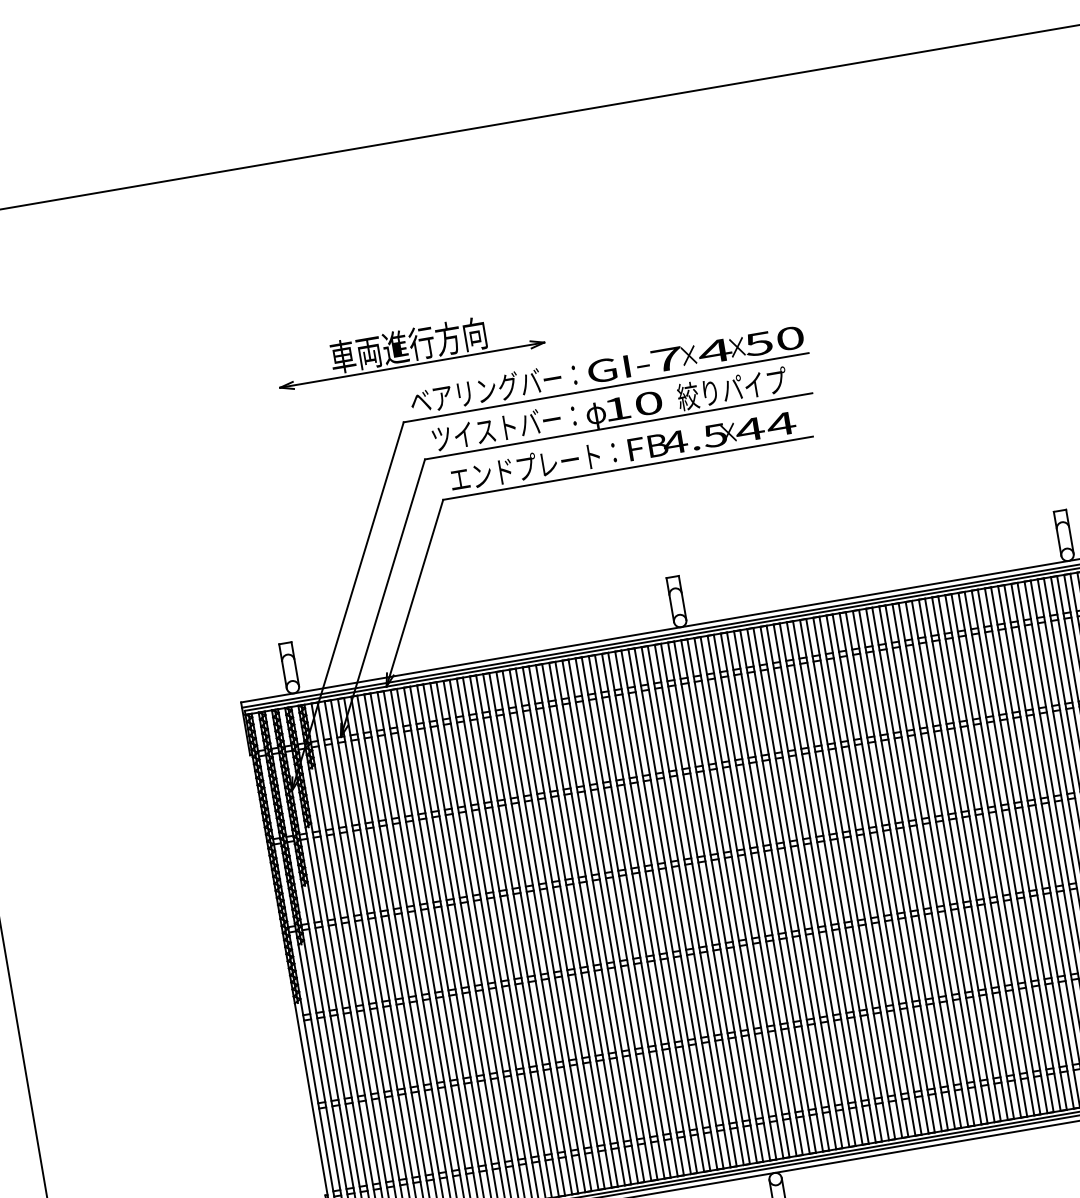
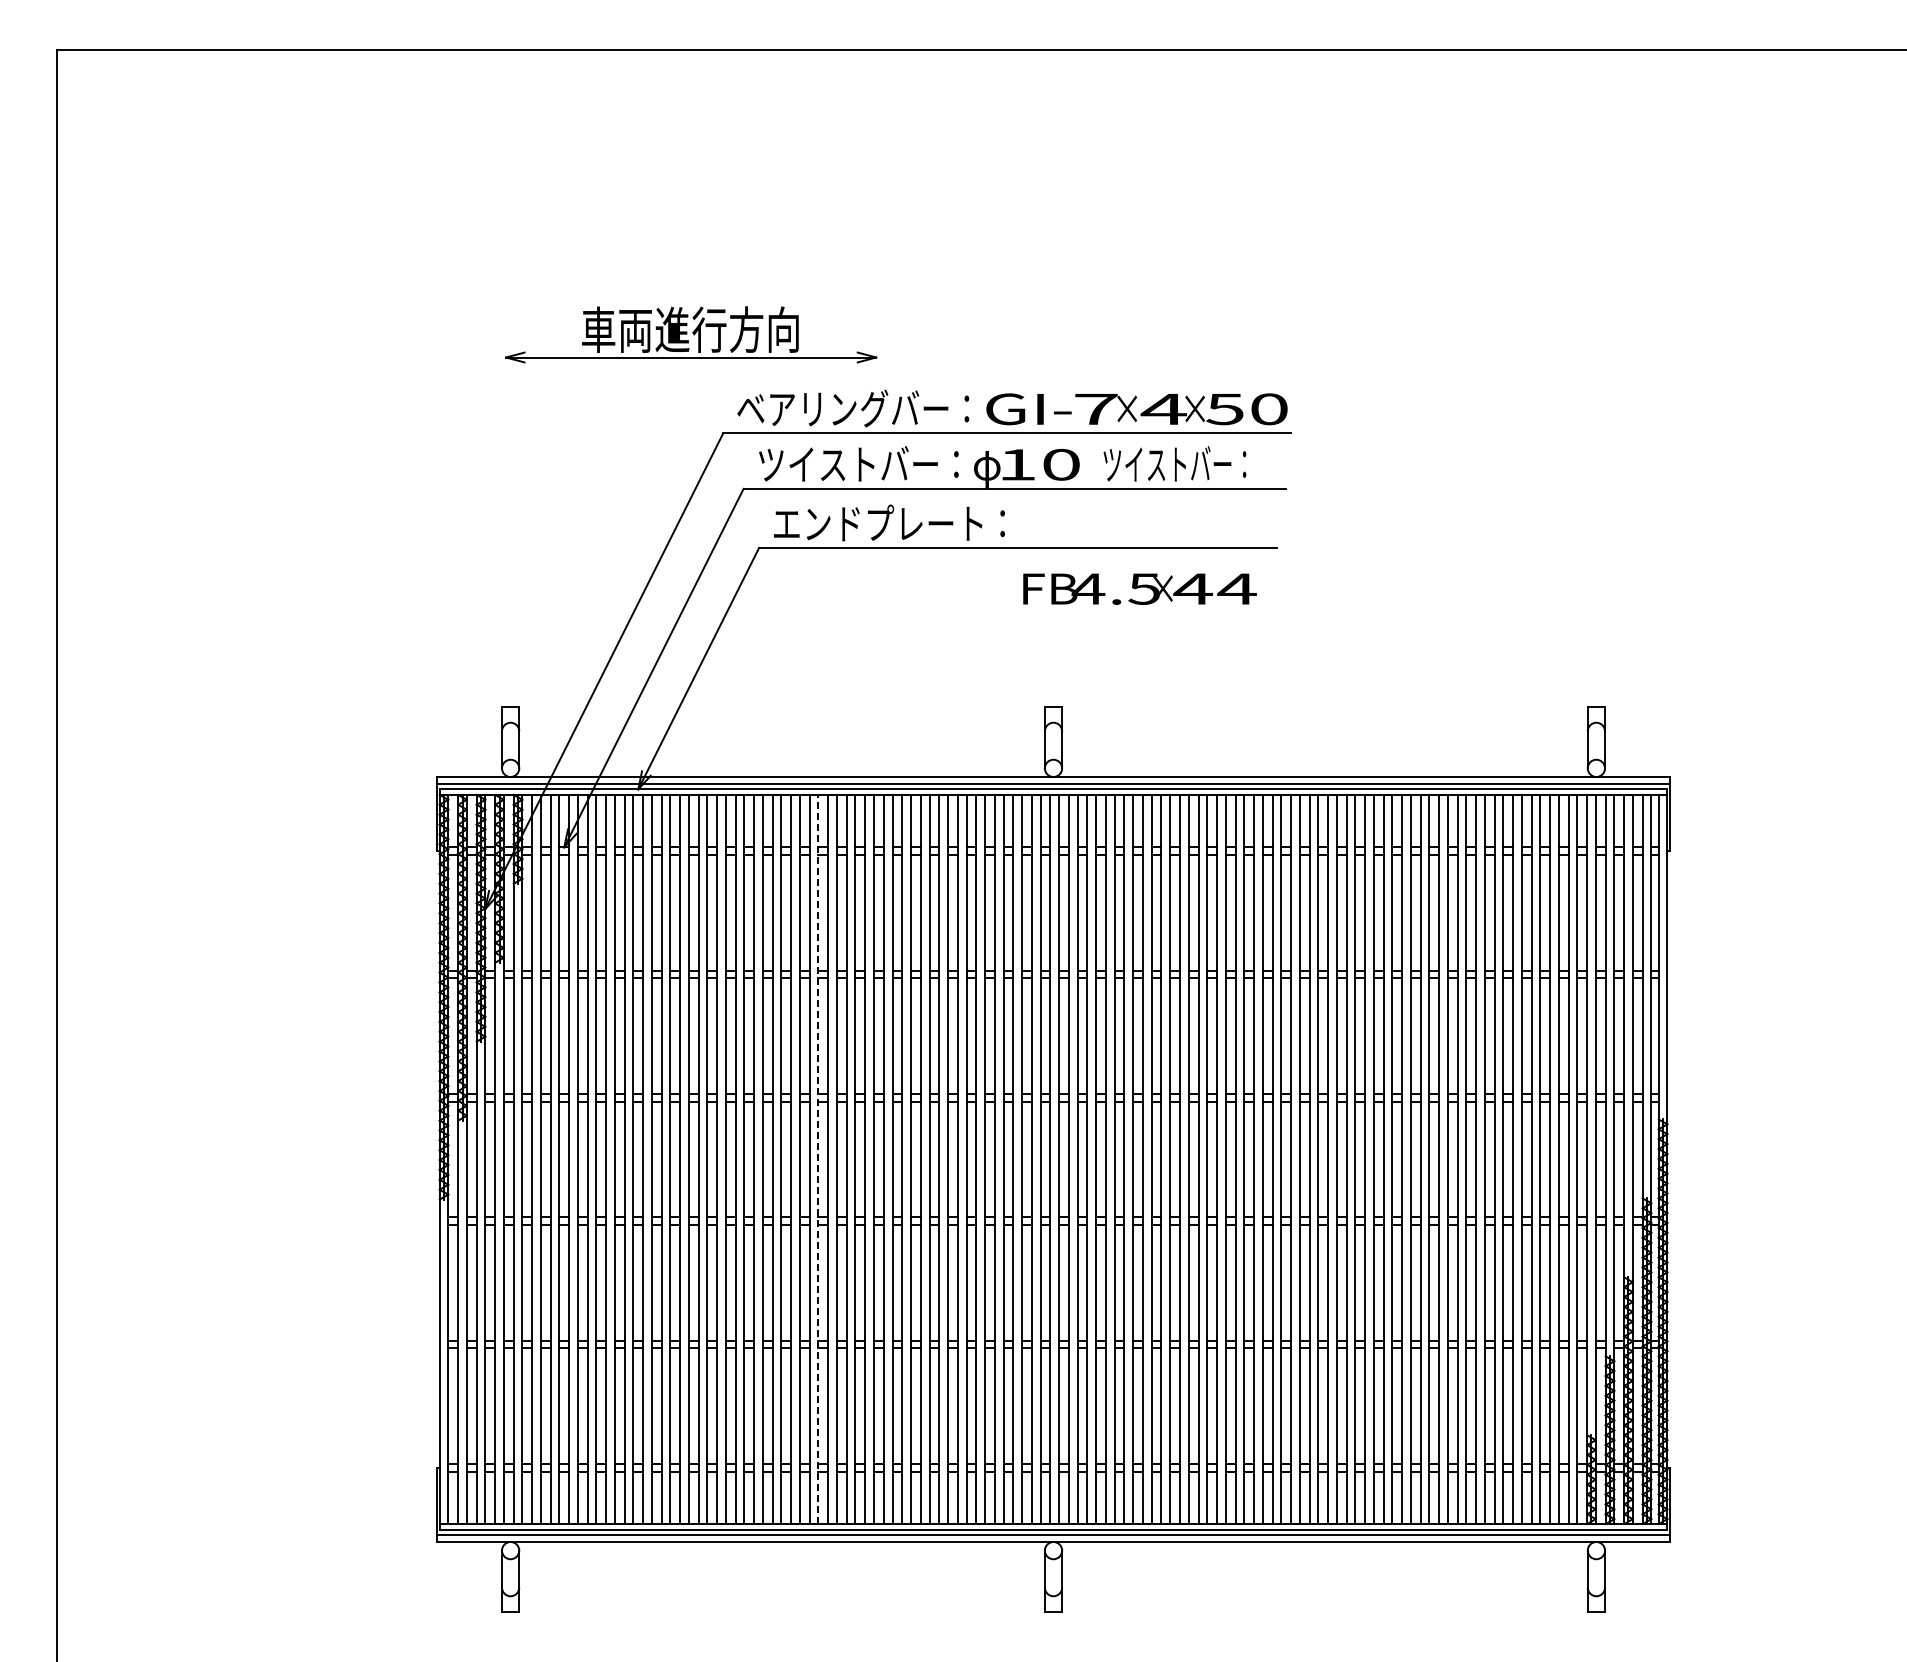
part: (409, 348) -> (691, 334), moved
text: (732, 388) -> (1178, 463), 絞りパイプ -> ツイストバー：
text: (711, 435) -> (1139, 588), moved
line: (560, 928) -> (818, 1159), solid -> dashed

